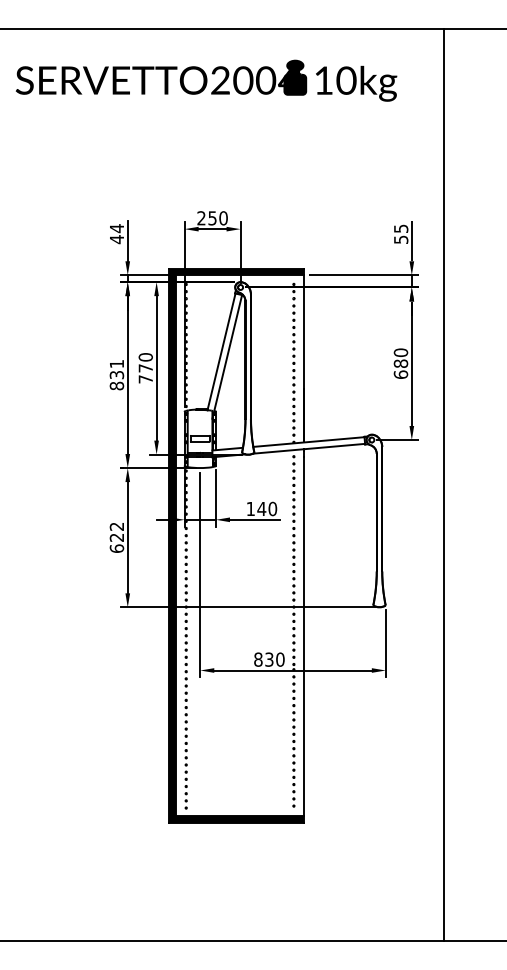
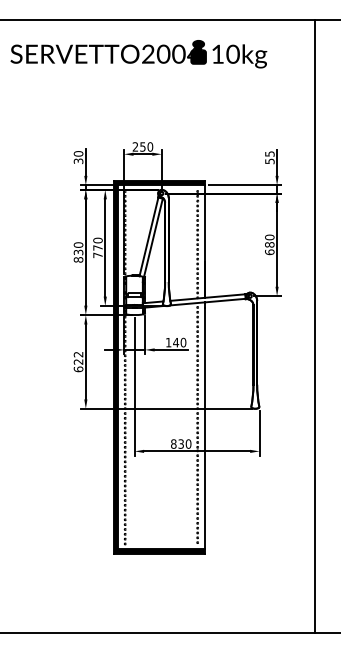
text: (116, 233) -> (78, 157), 44 -> 30
text: (116, 363) -> (78, 244), 831 -> 830
line: (443, 485) -> (314, 326), moved

